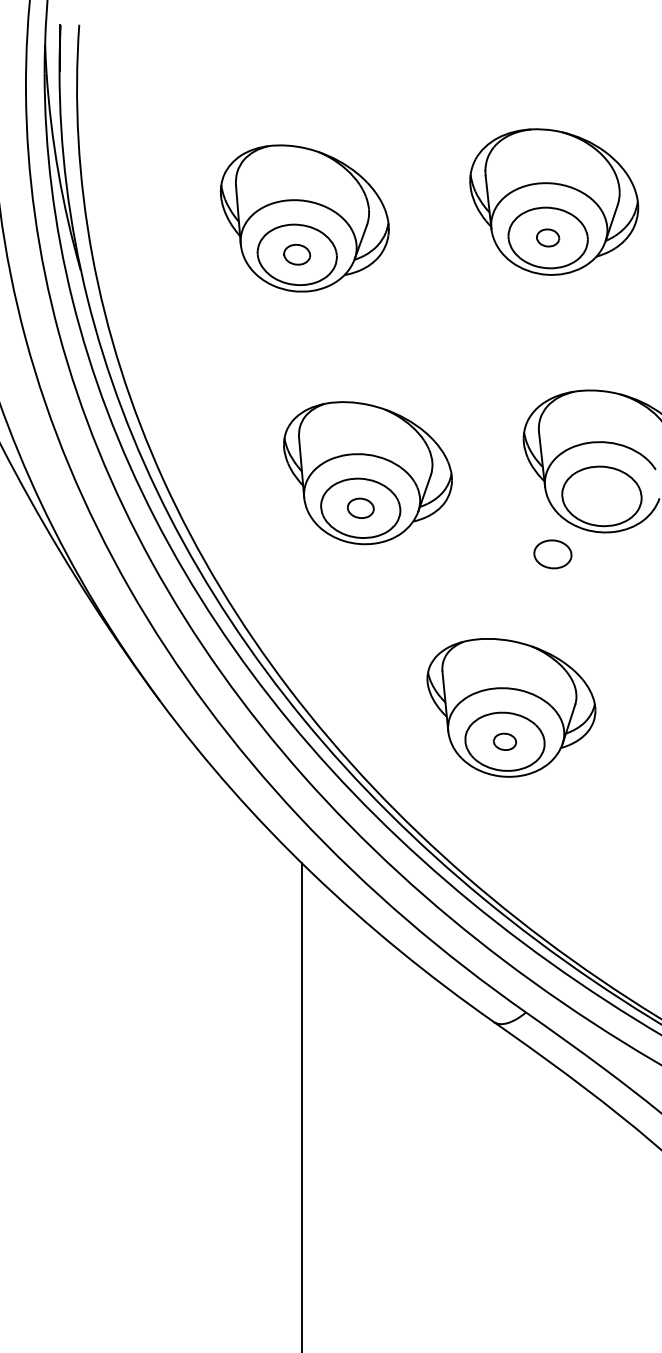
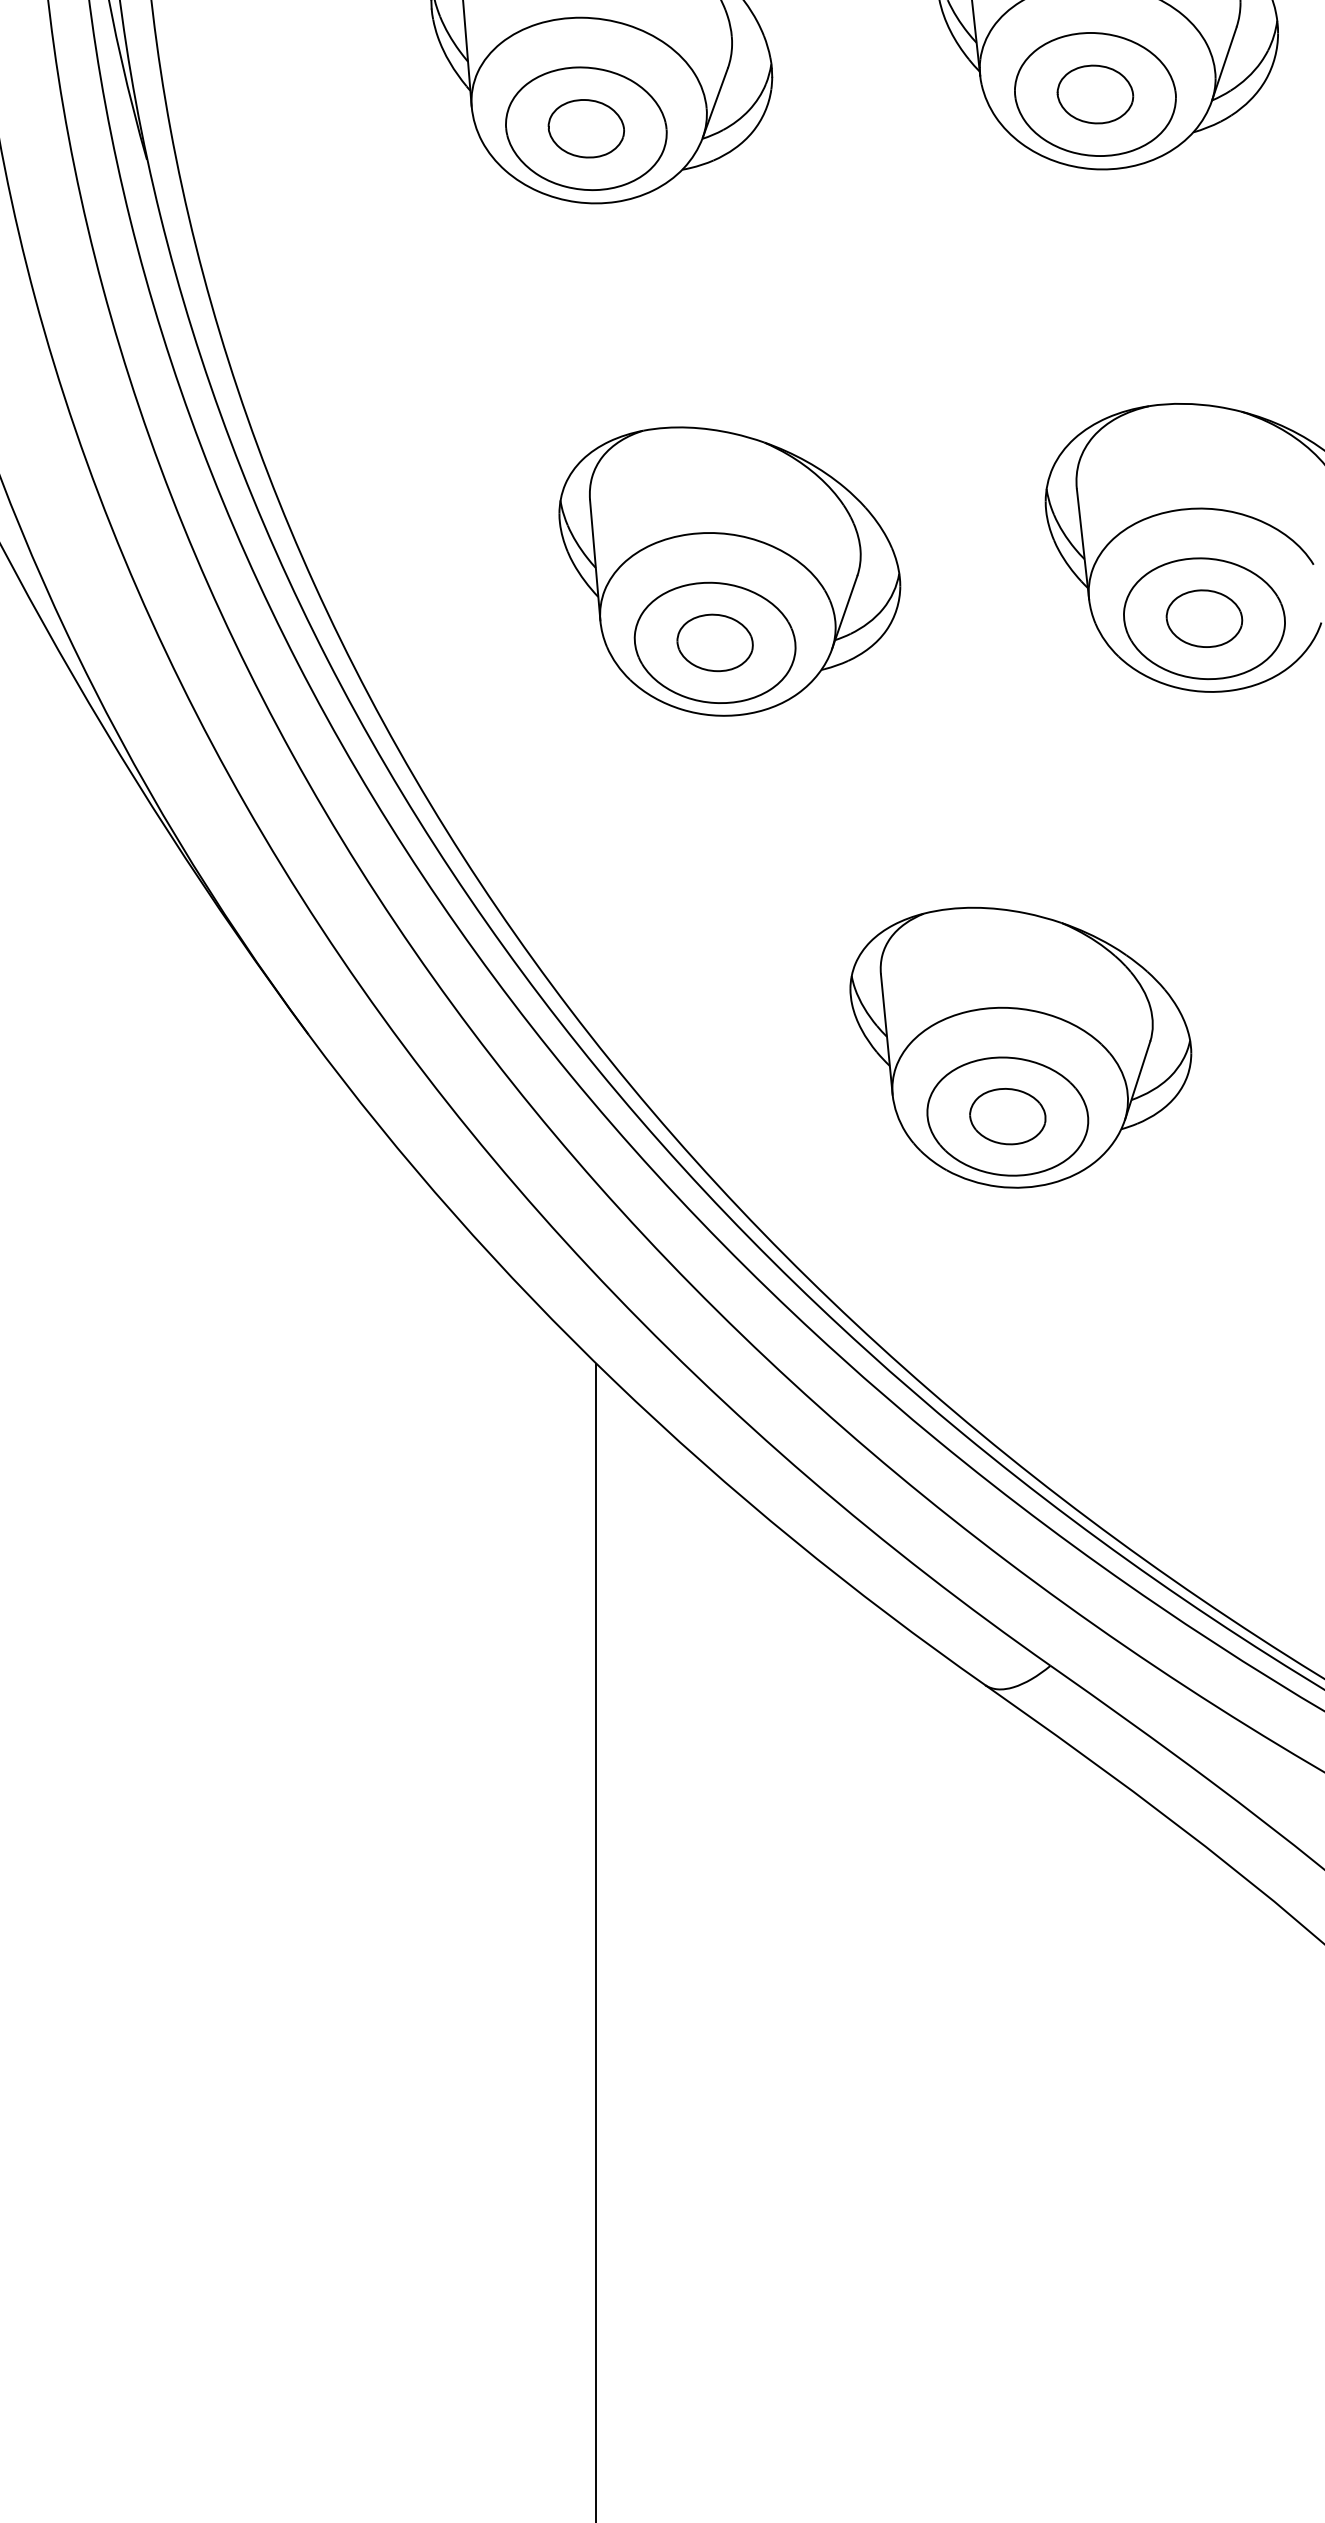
part: (547, 237) -> (1094, 93), size x1.67
part: (296, 254) -> (584, 127), size x1.43
part: (360, 508) -> (714, 643), size x1.43
part: (552, 554) -> (1203, 618), moved
part: (504, 741) -> (1006, 1115), size x1.67

